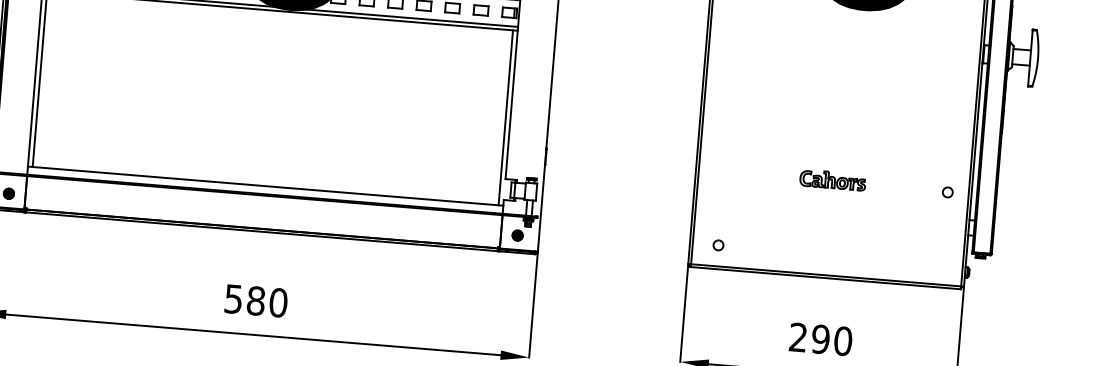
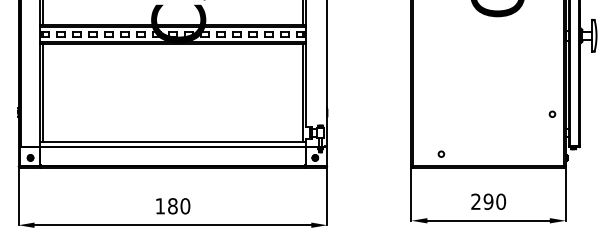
part: (833, 179) -> (488, 112), removed
circle: (718, 244) -> (441, 153), moved
text: (232, 299) -> (159, 206), 580 -> 180

